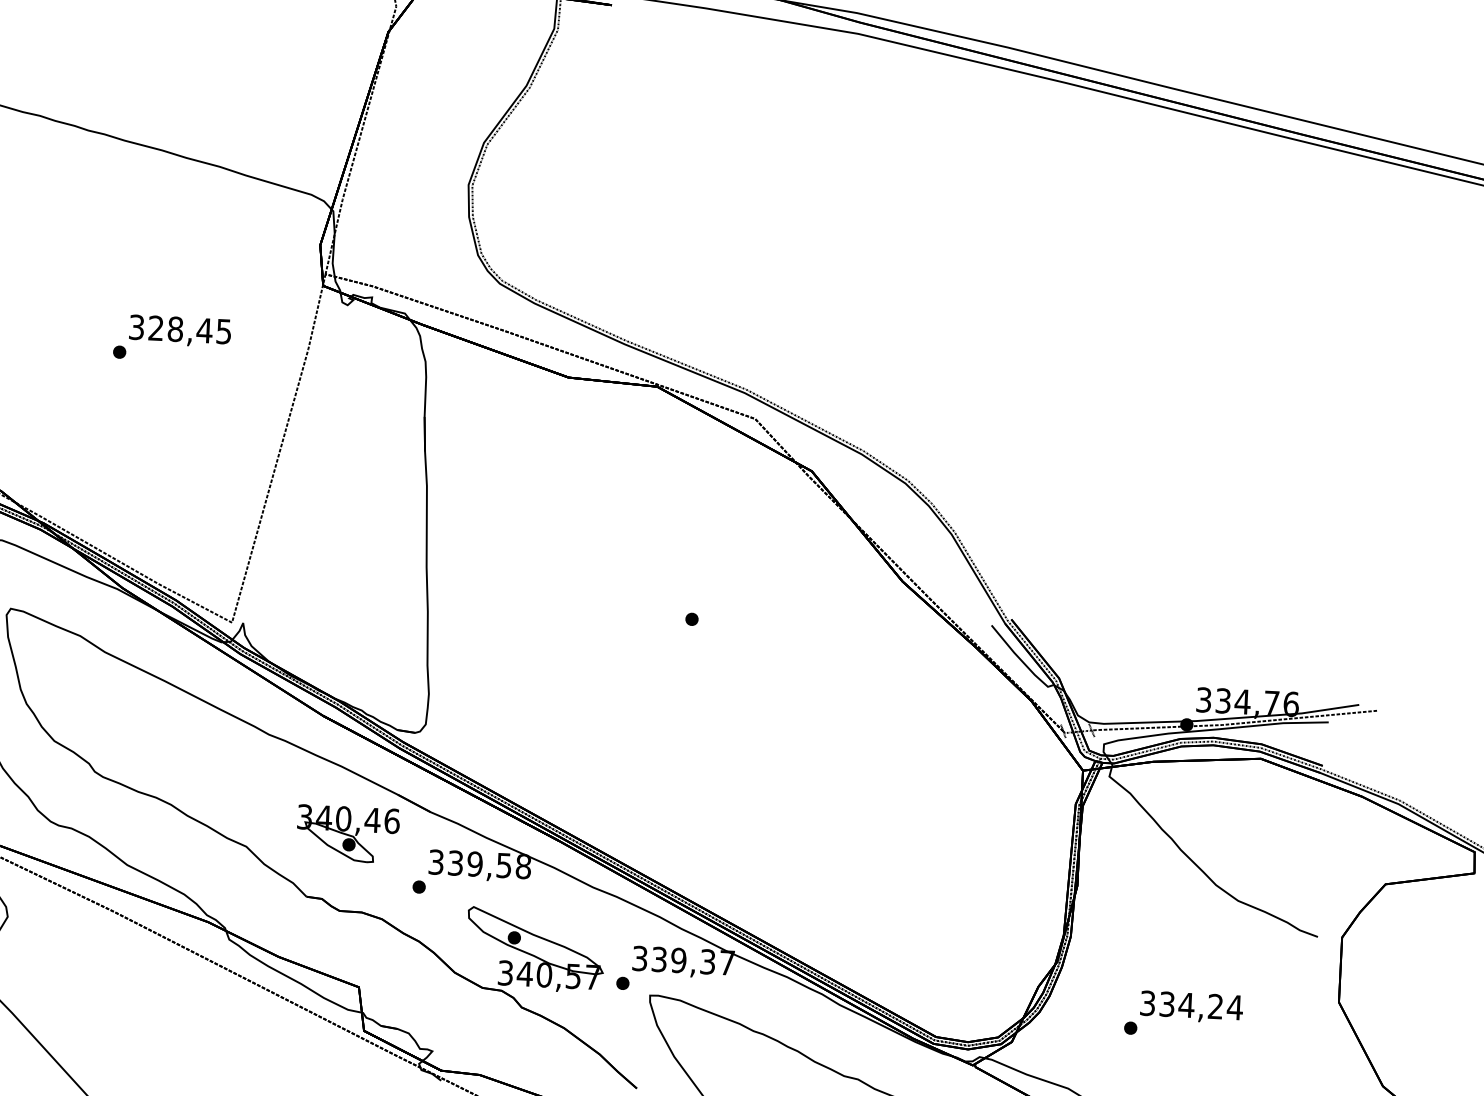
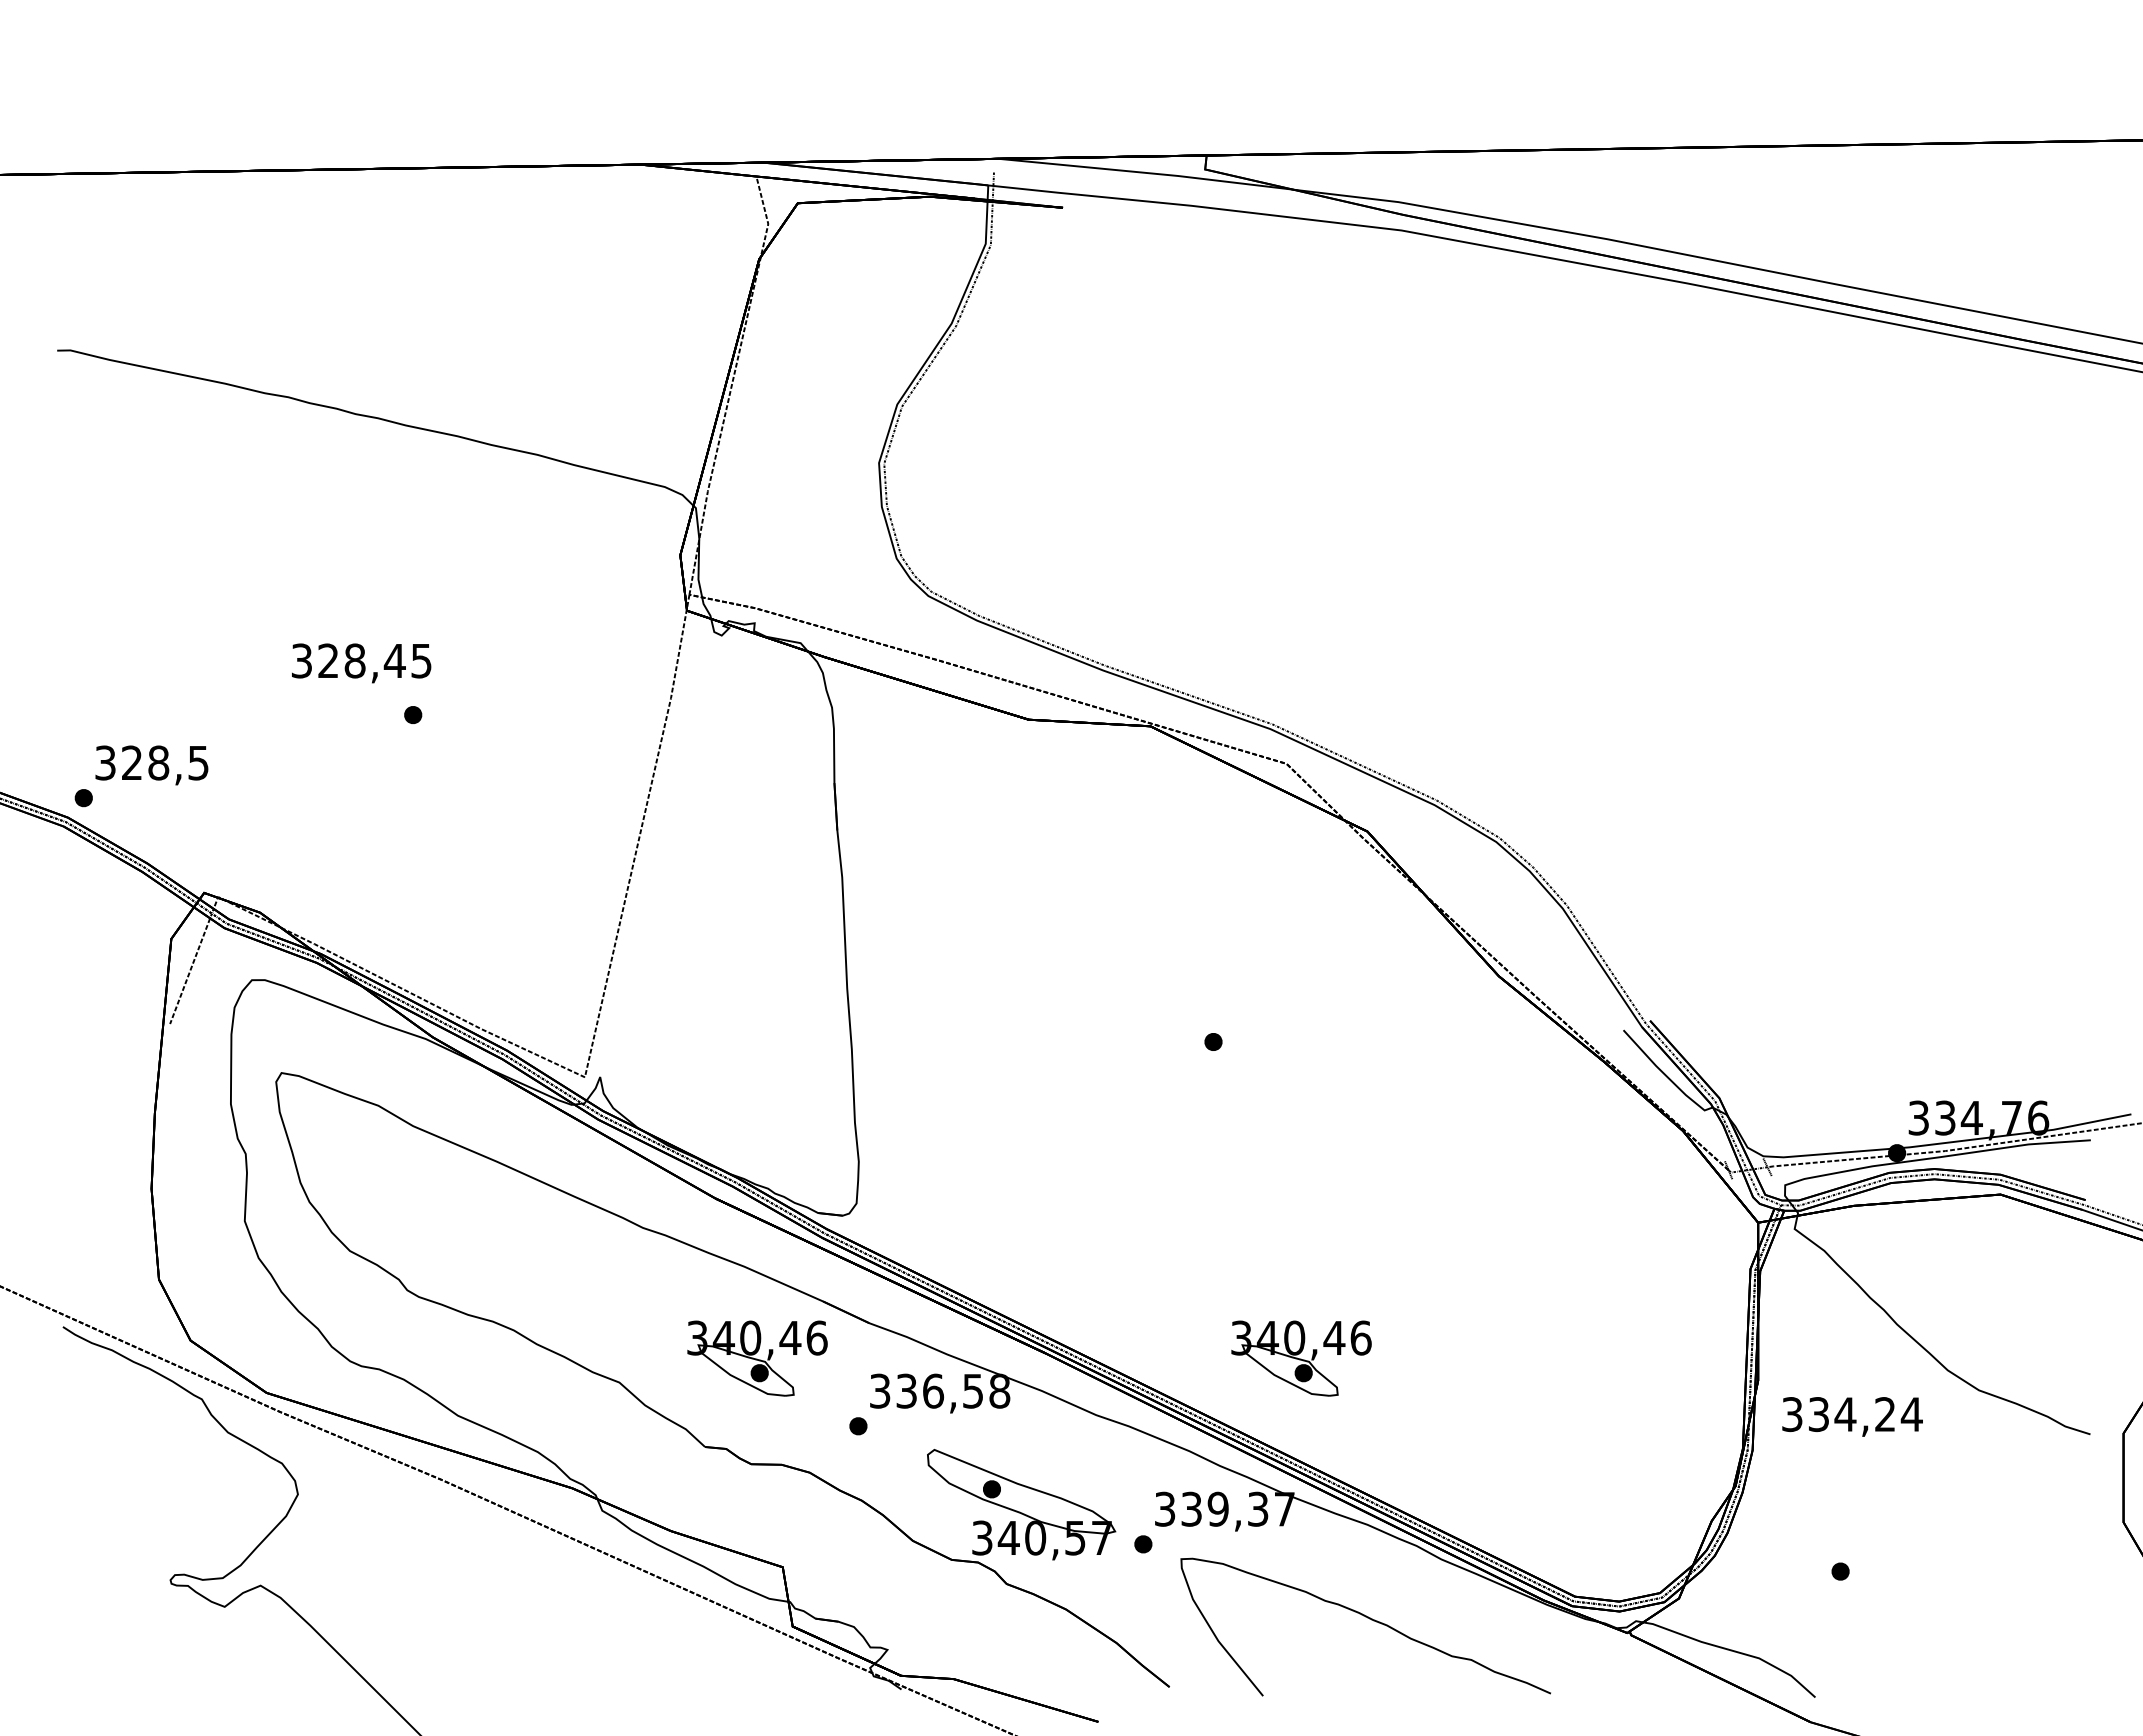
text: (180, 331) -> (361, 663), moved
part: (744, 853) -> (1301, 1358), added
text: (475, 863) -> (933, 1390), 339,58 -> 336,58
text: (1191, 1006) -> (1852, 1416), moved

